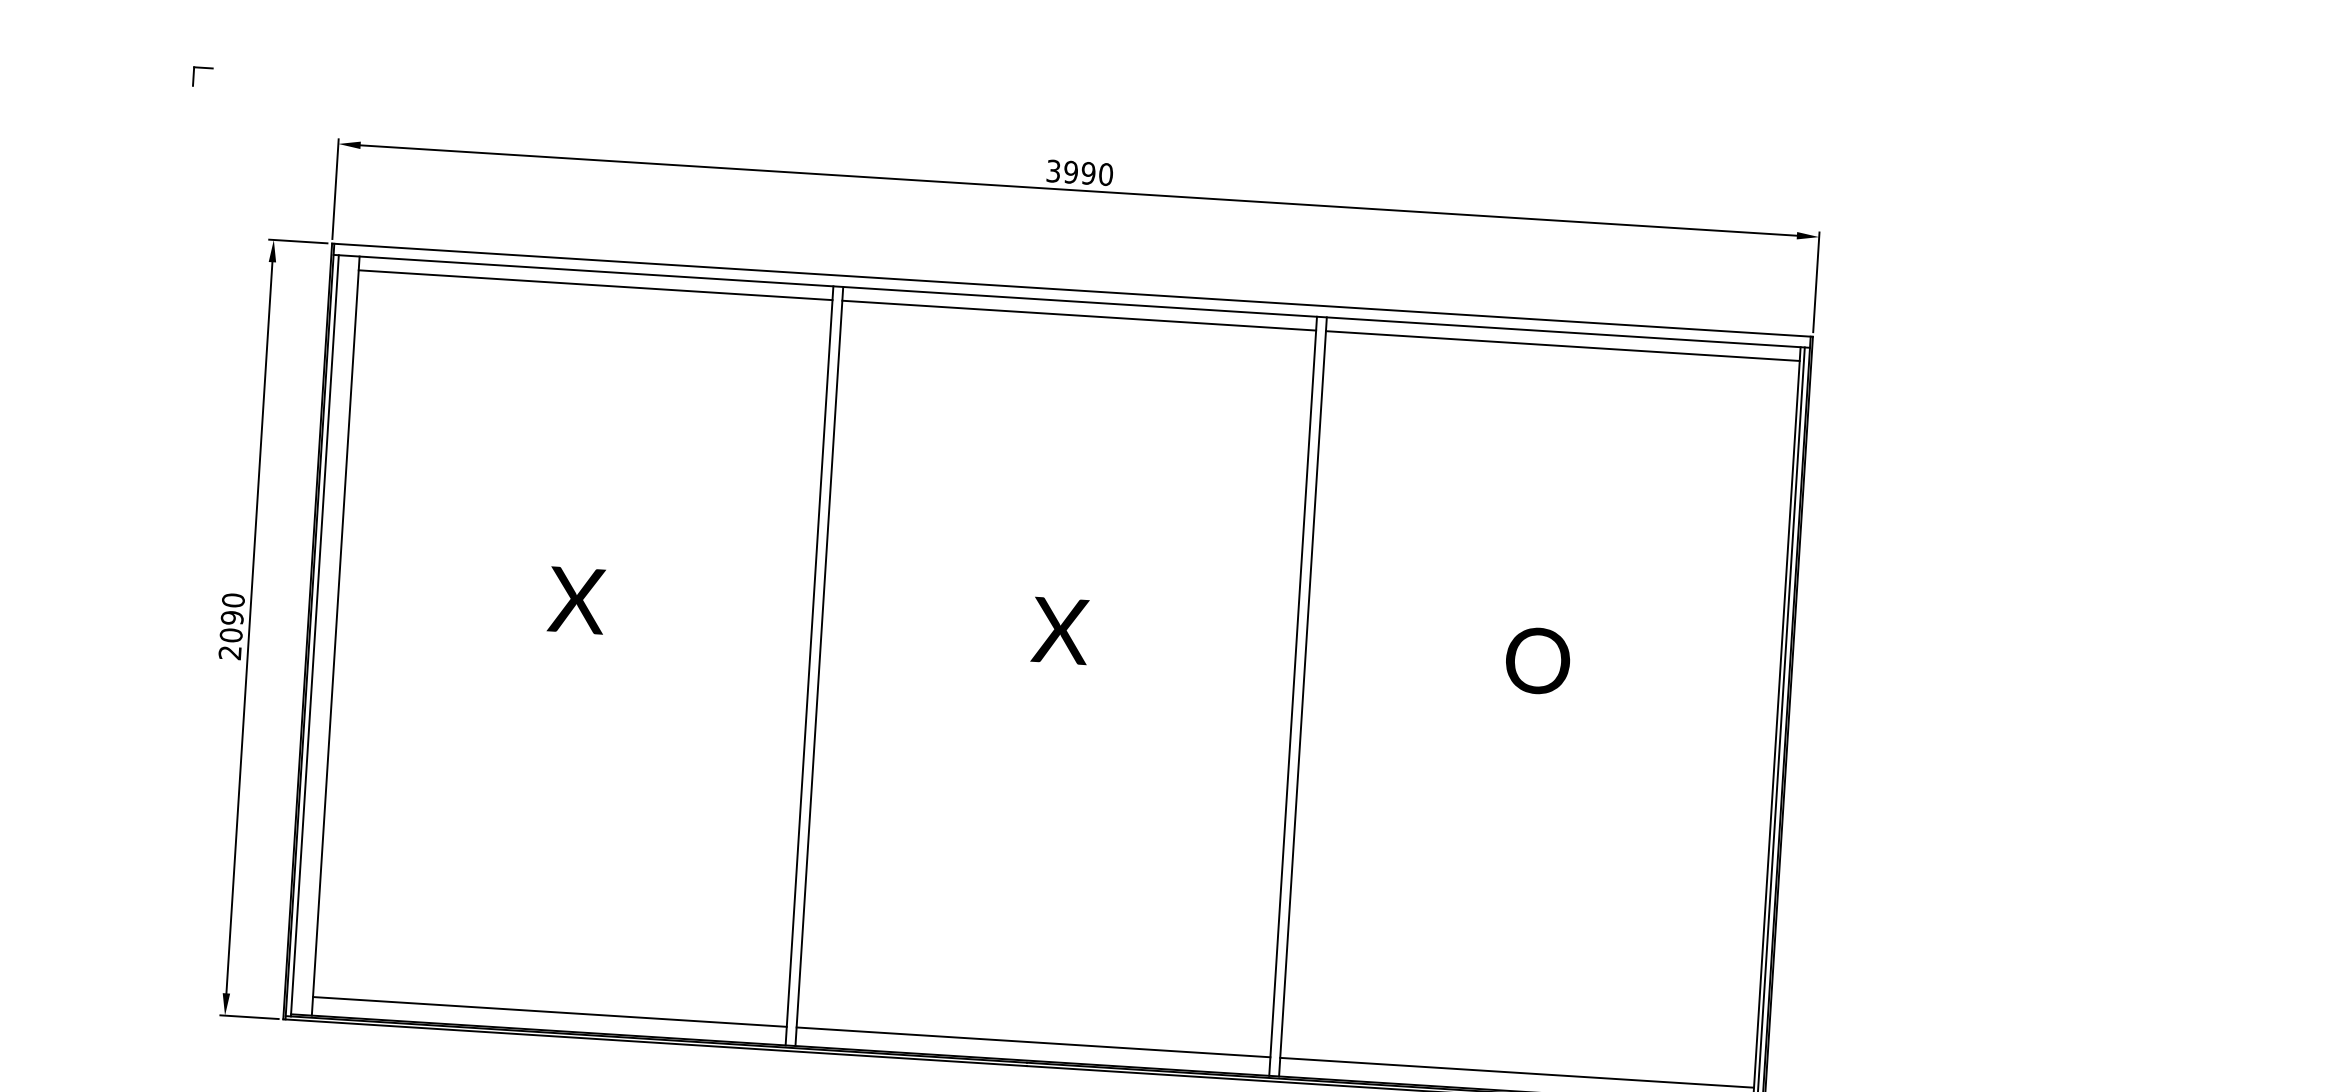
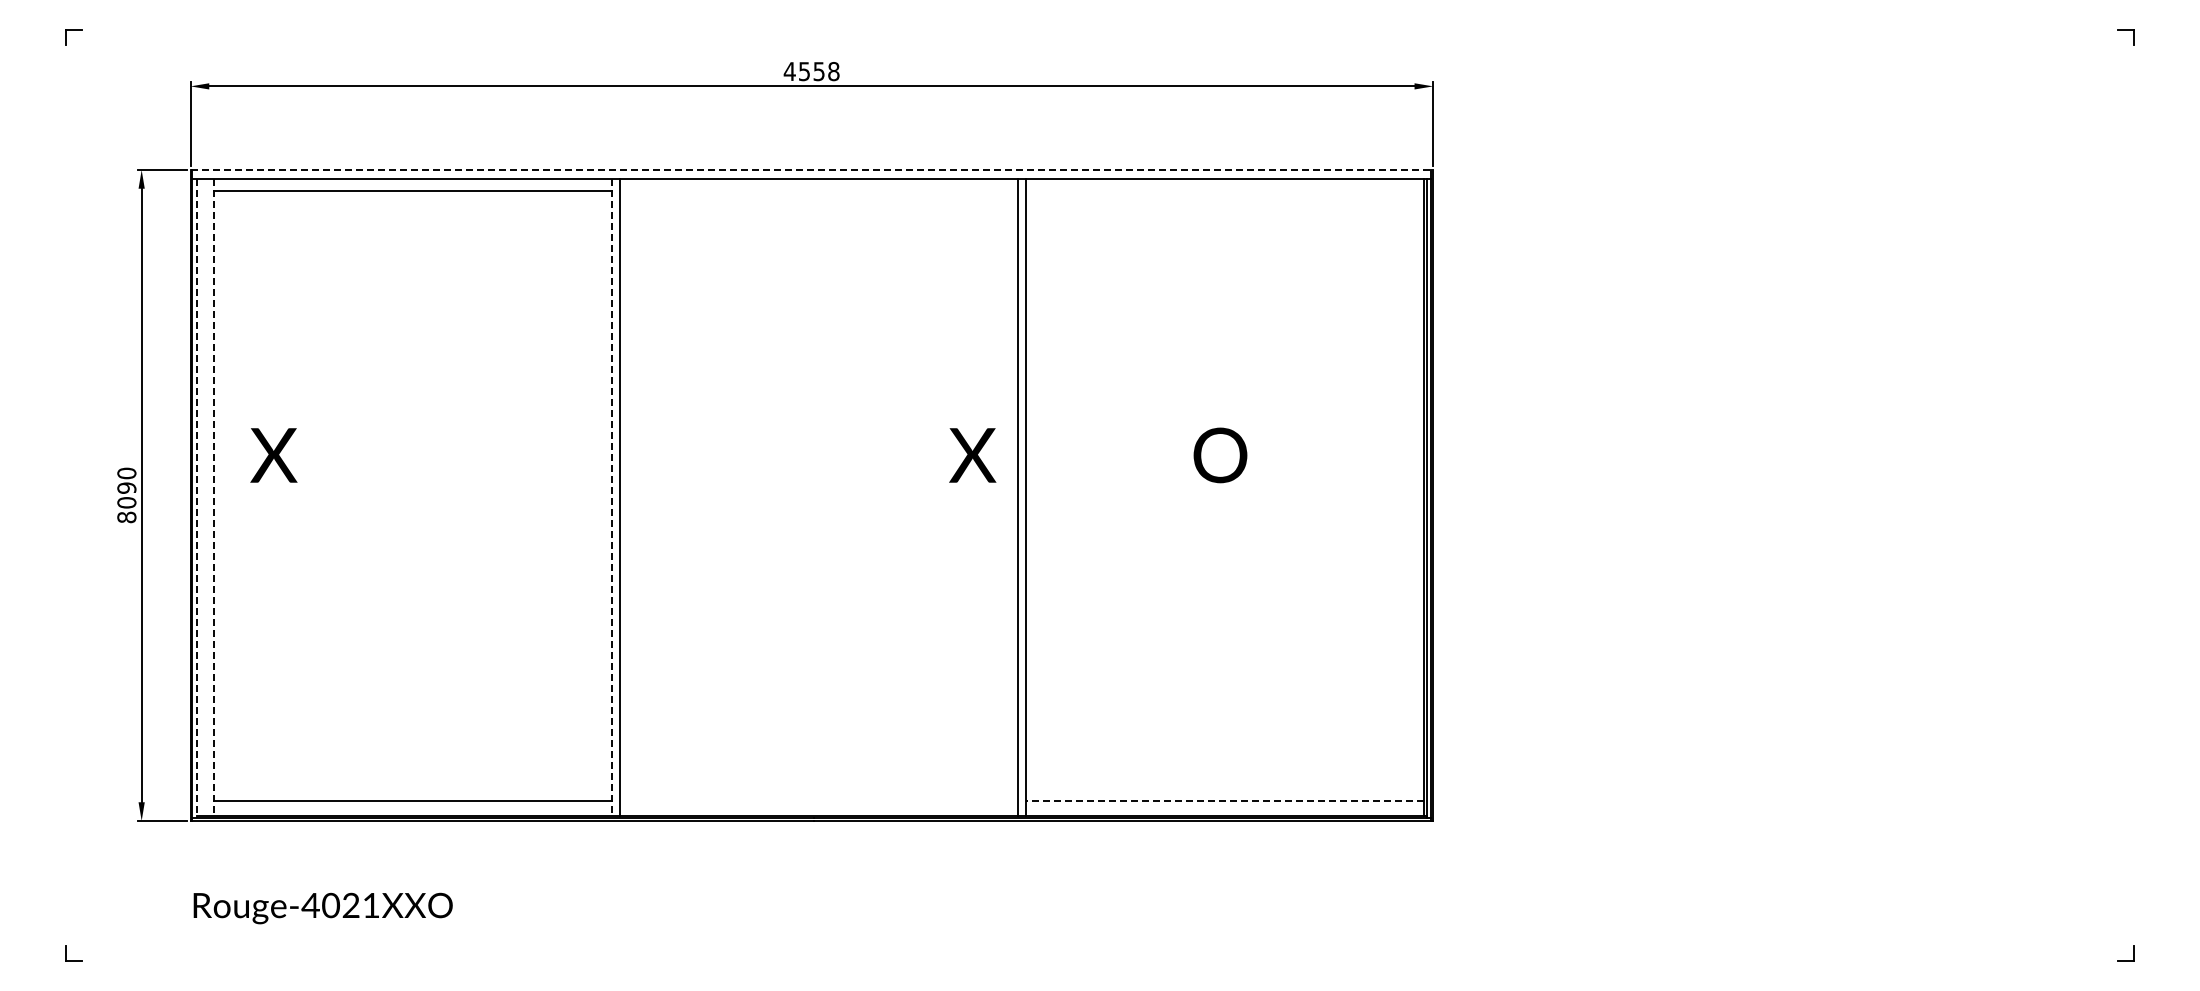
text: (1079, 172) -> (811, 71), 3990 -> 4558
line: (1073, 290) -> (812, 170), solid -> dashed
line: (1078, 315) -> (818, 190), removed
line: (1562, 345) -> (1224, 190), removed
text: (576, 600) -> (273, 455), moved
text: (1060, 630) -> (972, 455), moved
line: (314, 636) -> (196, 499), solid -> dashed
line: (335, 636) -> (214, 498), solid -> dashed
text: (229, 652) -> (126, 517), 2090 -> 8090
line: (809, 666) -> (611, 498), solid -> dashed
line: (1033, 1042) -> (818, 800), removed
line: (1516, 1072) -> (1224, 800), solid -> dashed

